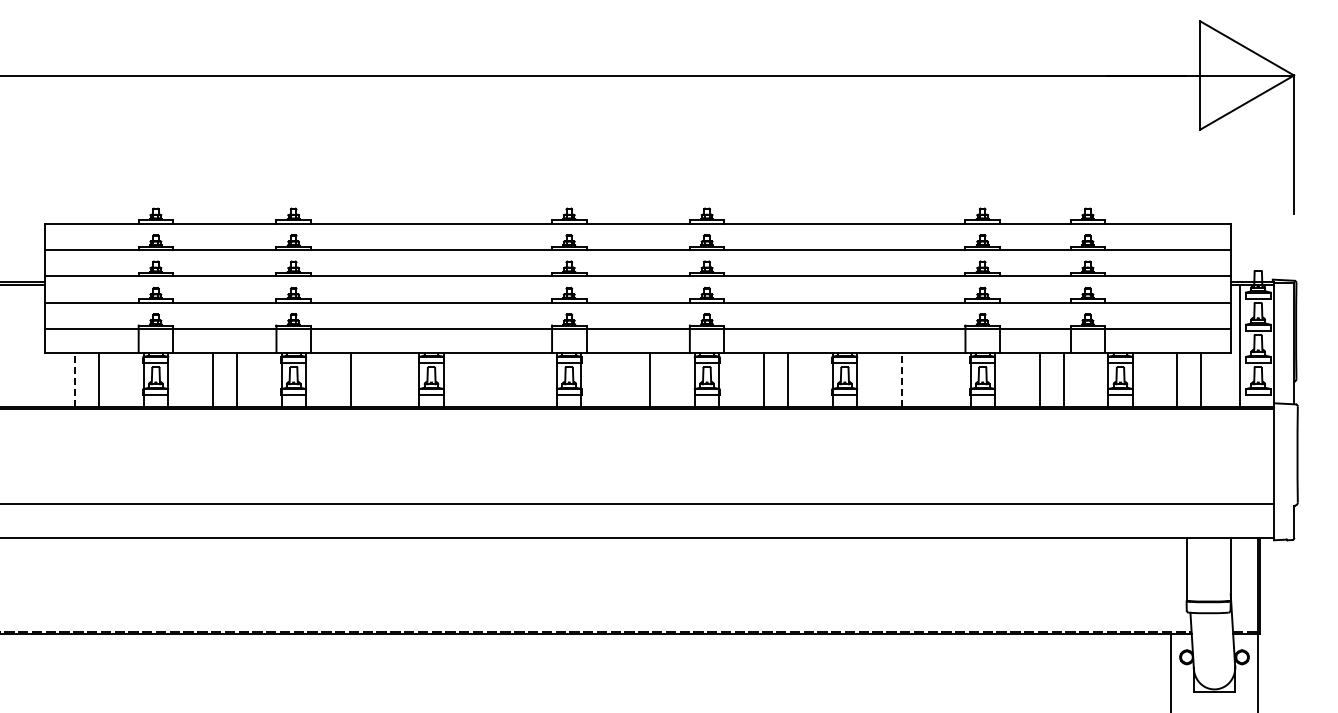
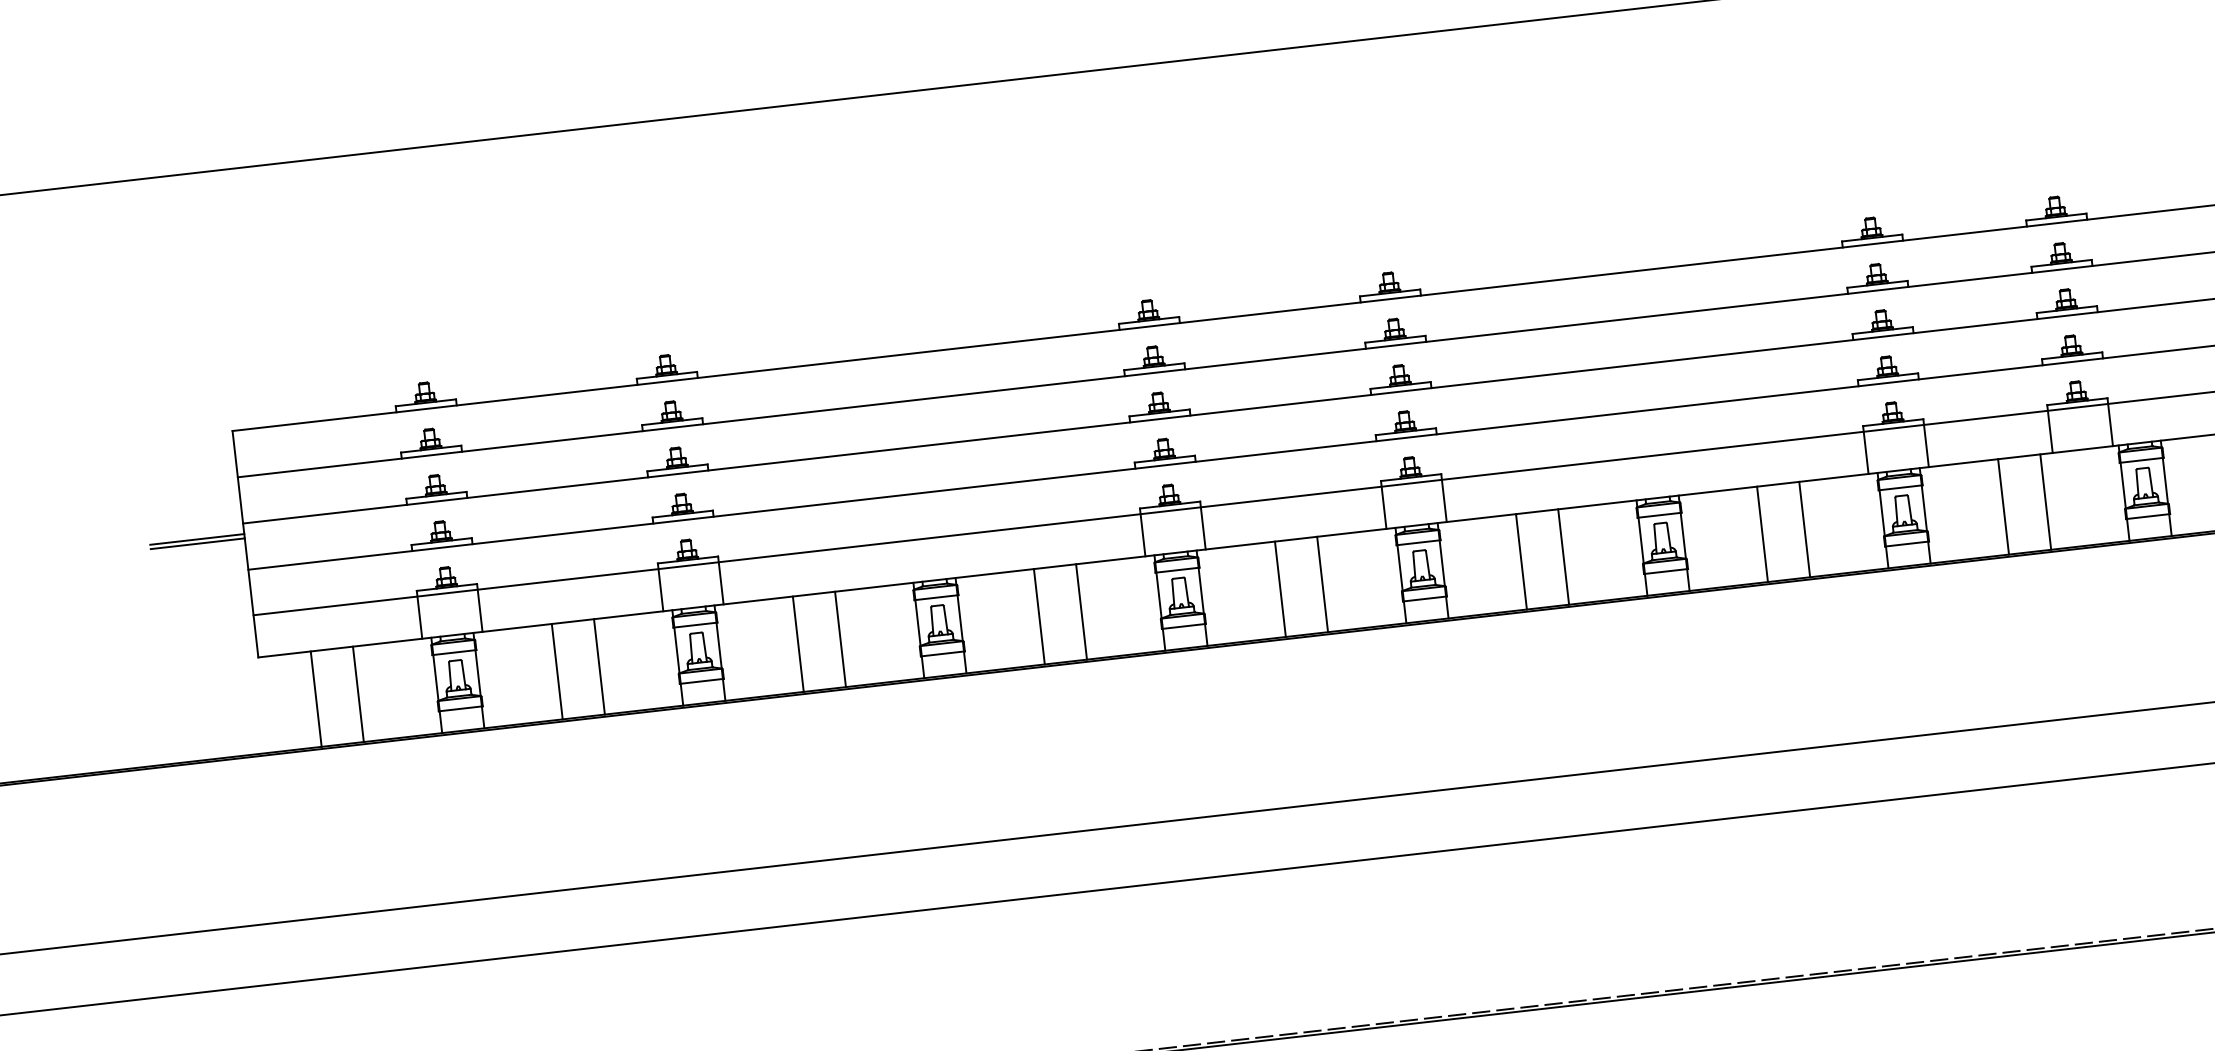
line: (74, 379) -> (315, 697), dashed -> solid
line: (374, 379) -> (840, 638), added
line: (488, 379) -> (1039, 615), added
line: (512, 379) -> (1081, 610), added
line: (626, 379) -> (1280, 587), added
line: (901, 379) -> (1761, 533), dashed -> solid
line: (925, 379) -> (1803, 528), added

